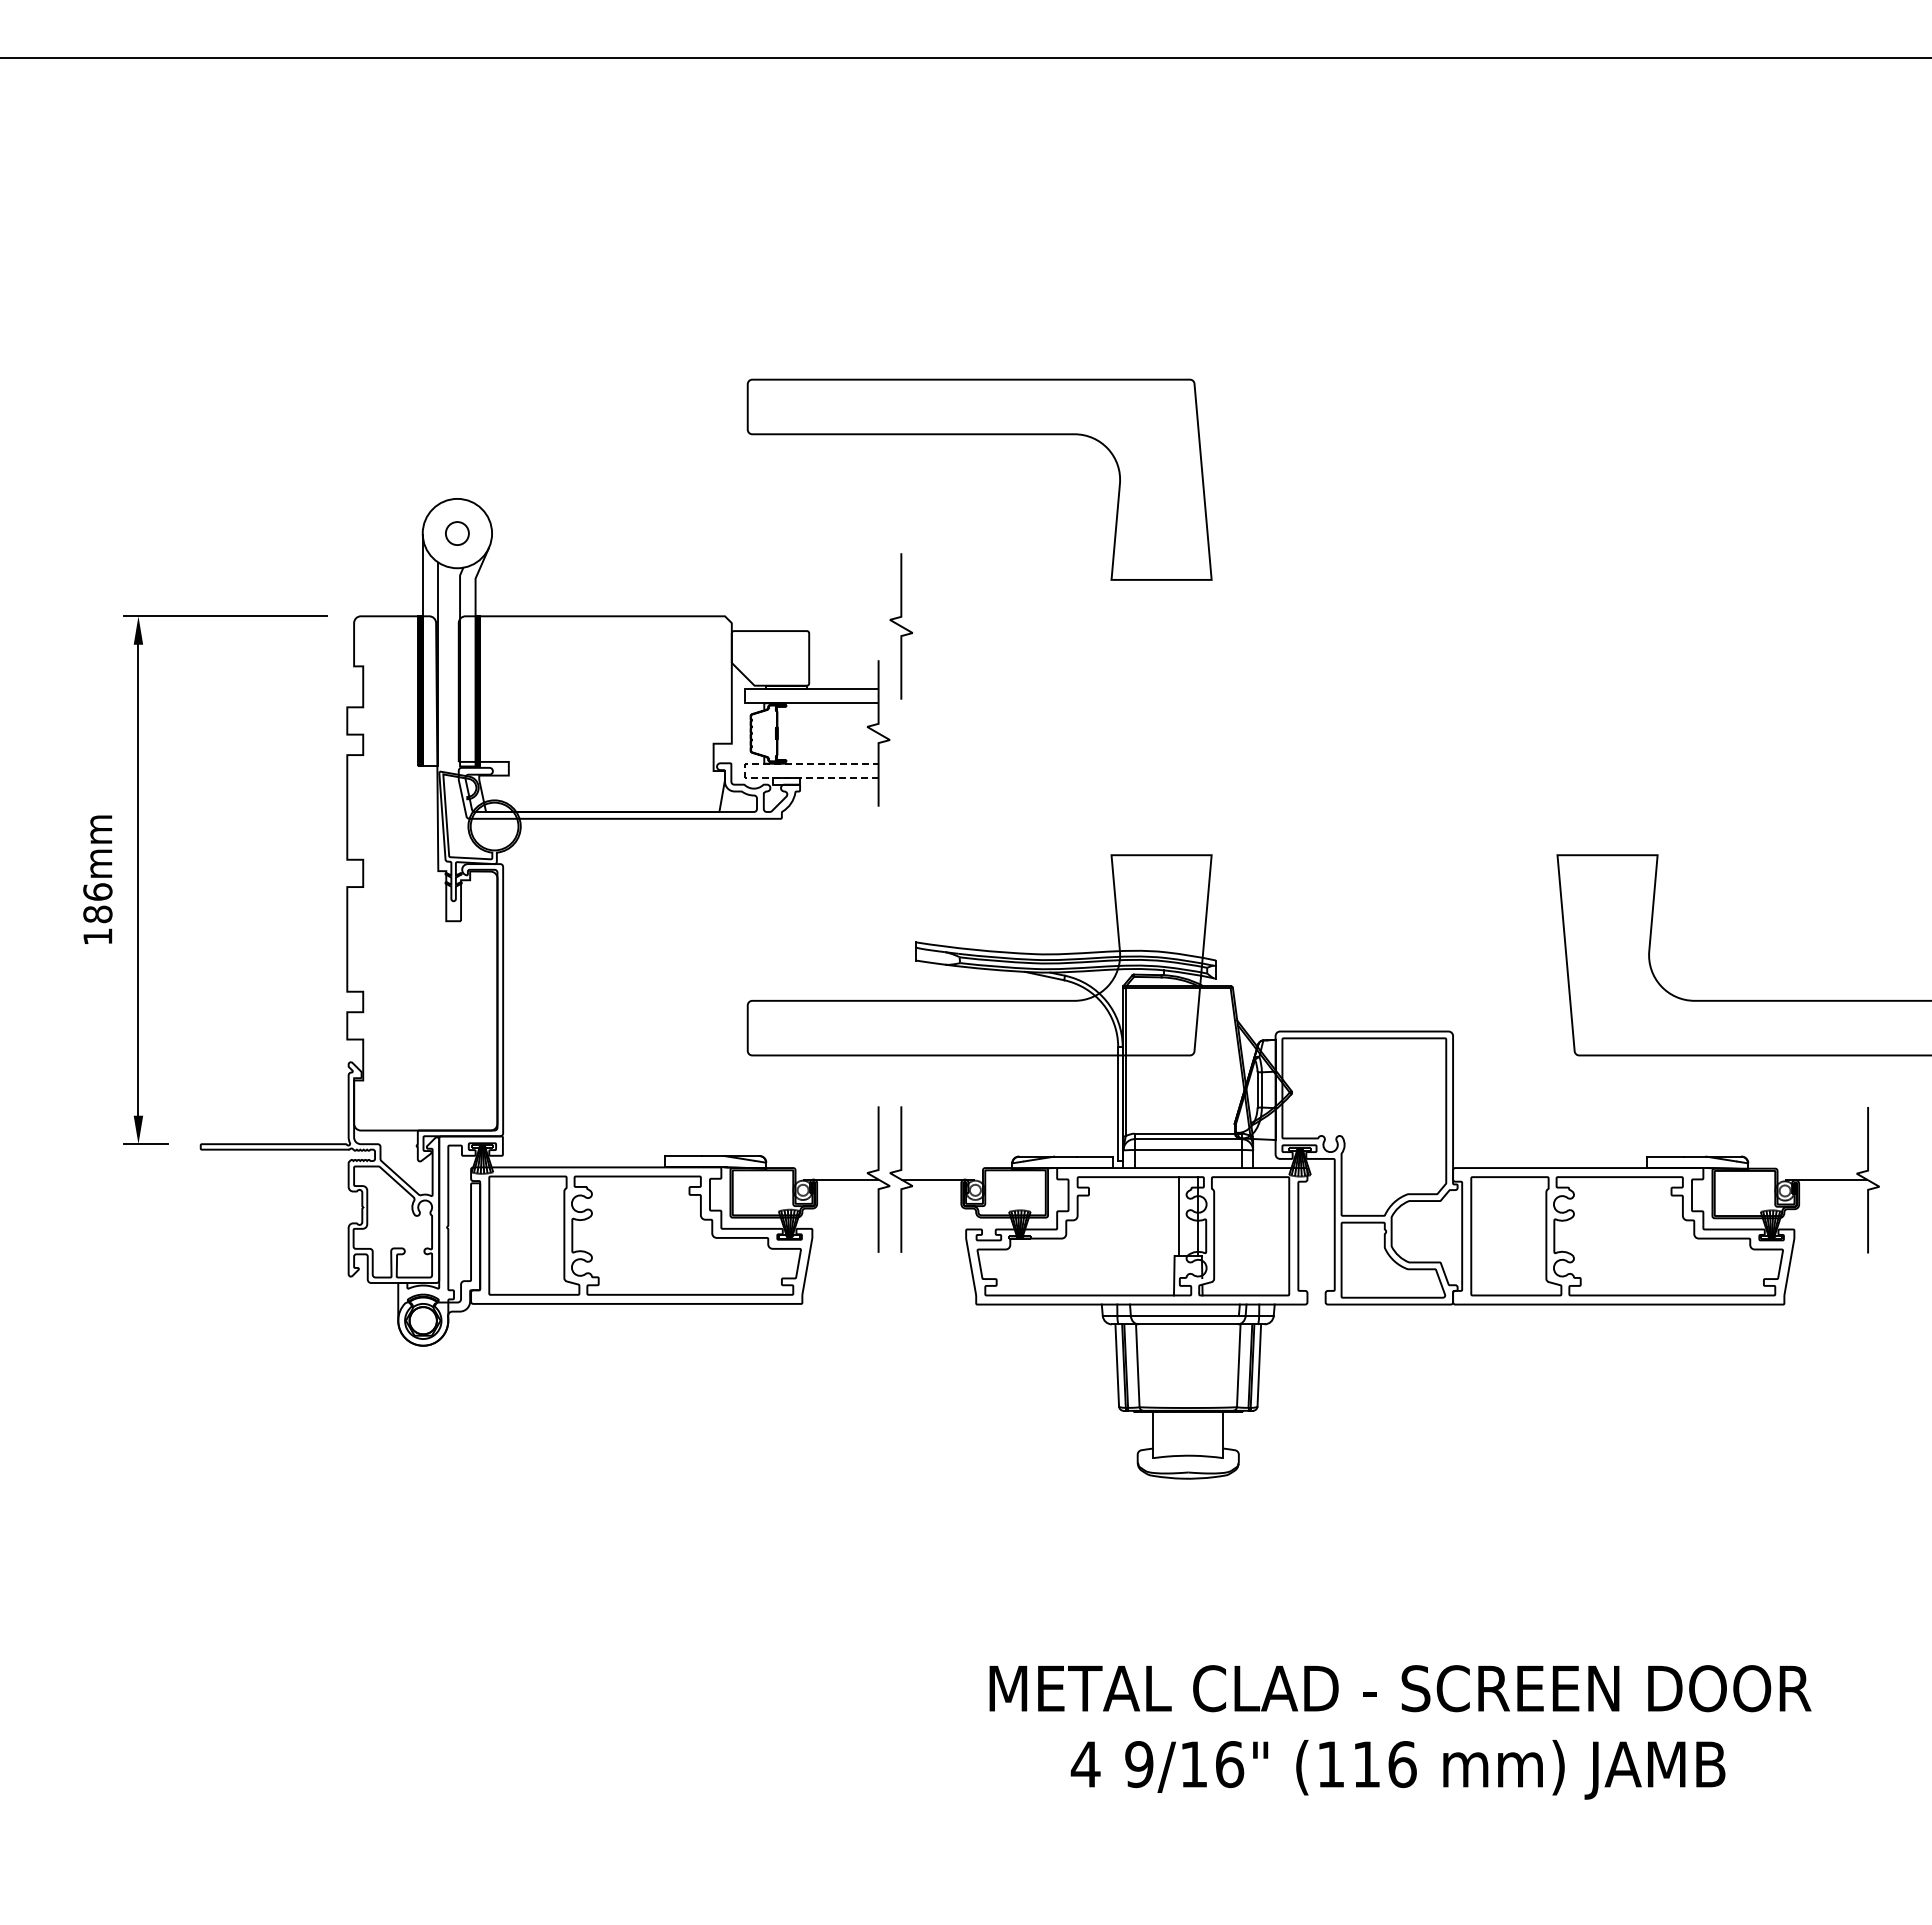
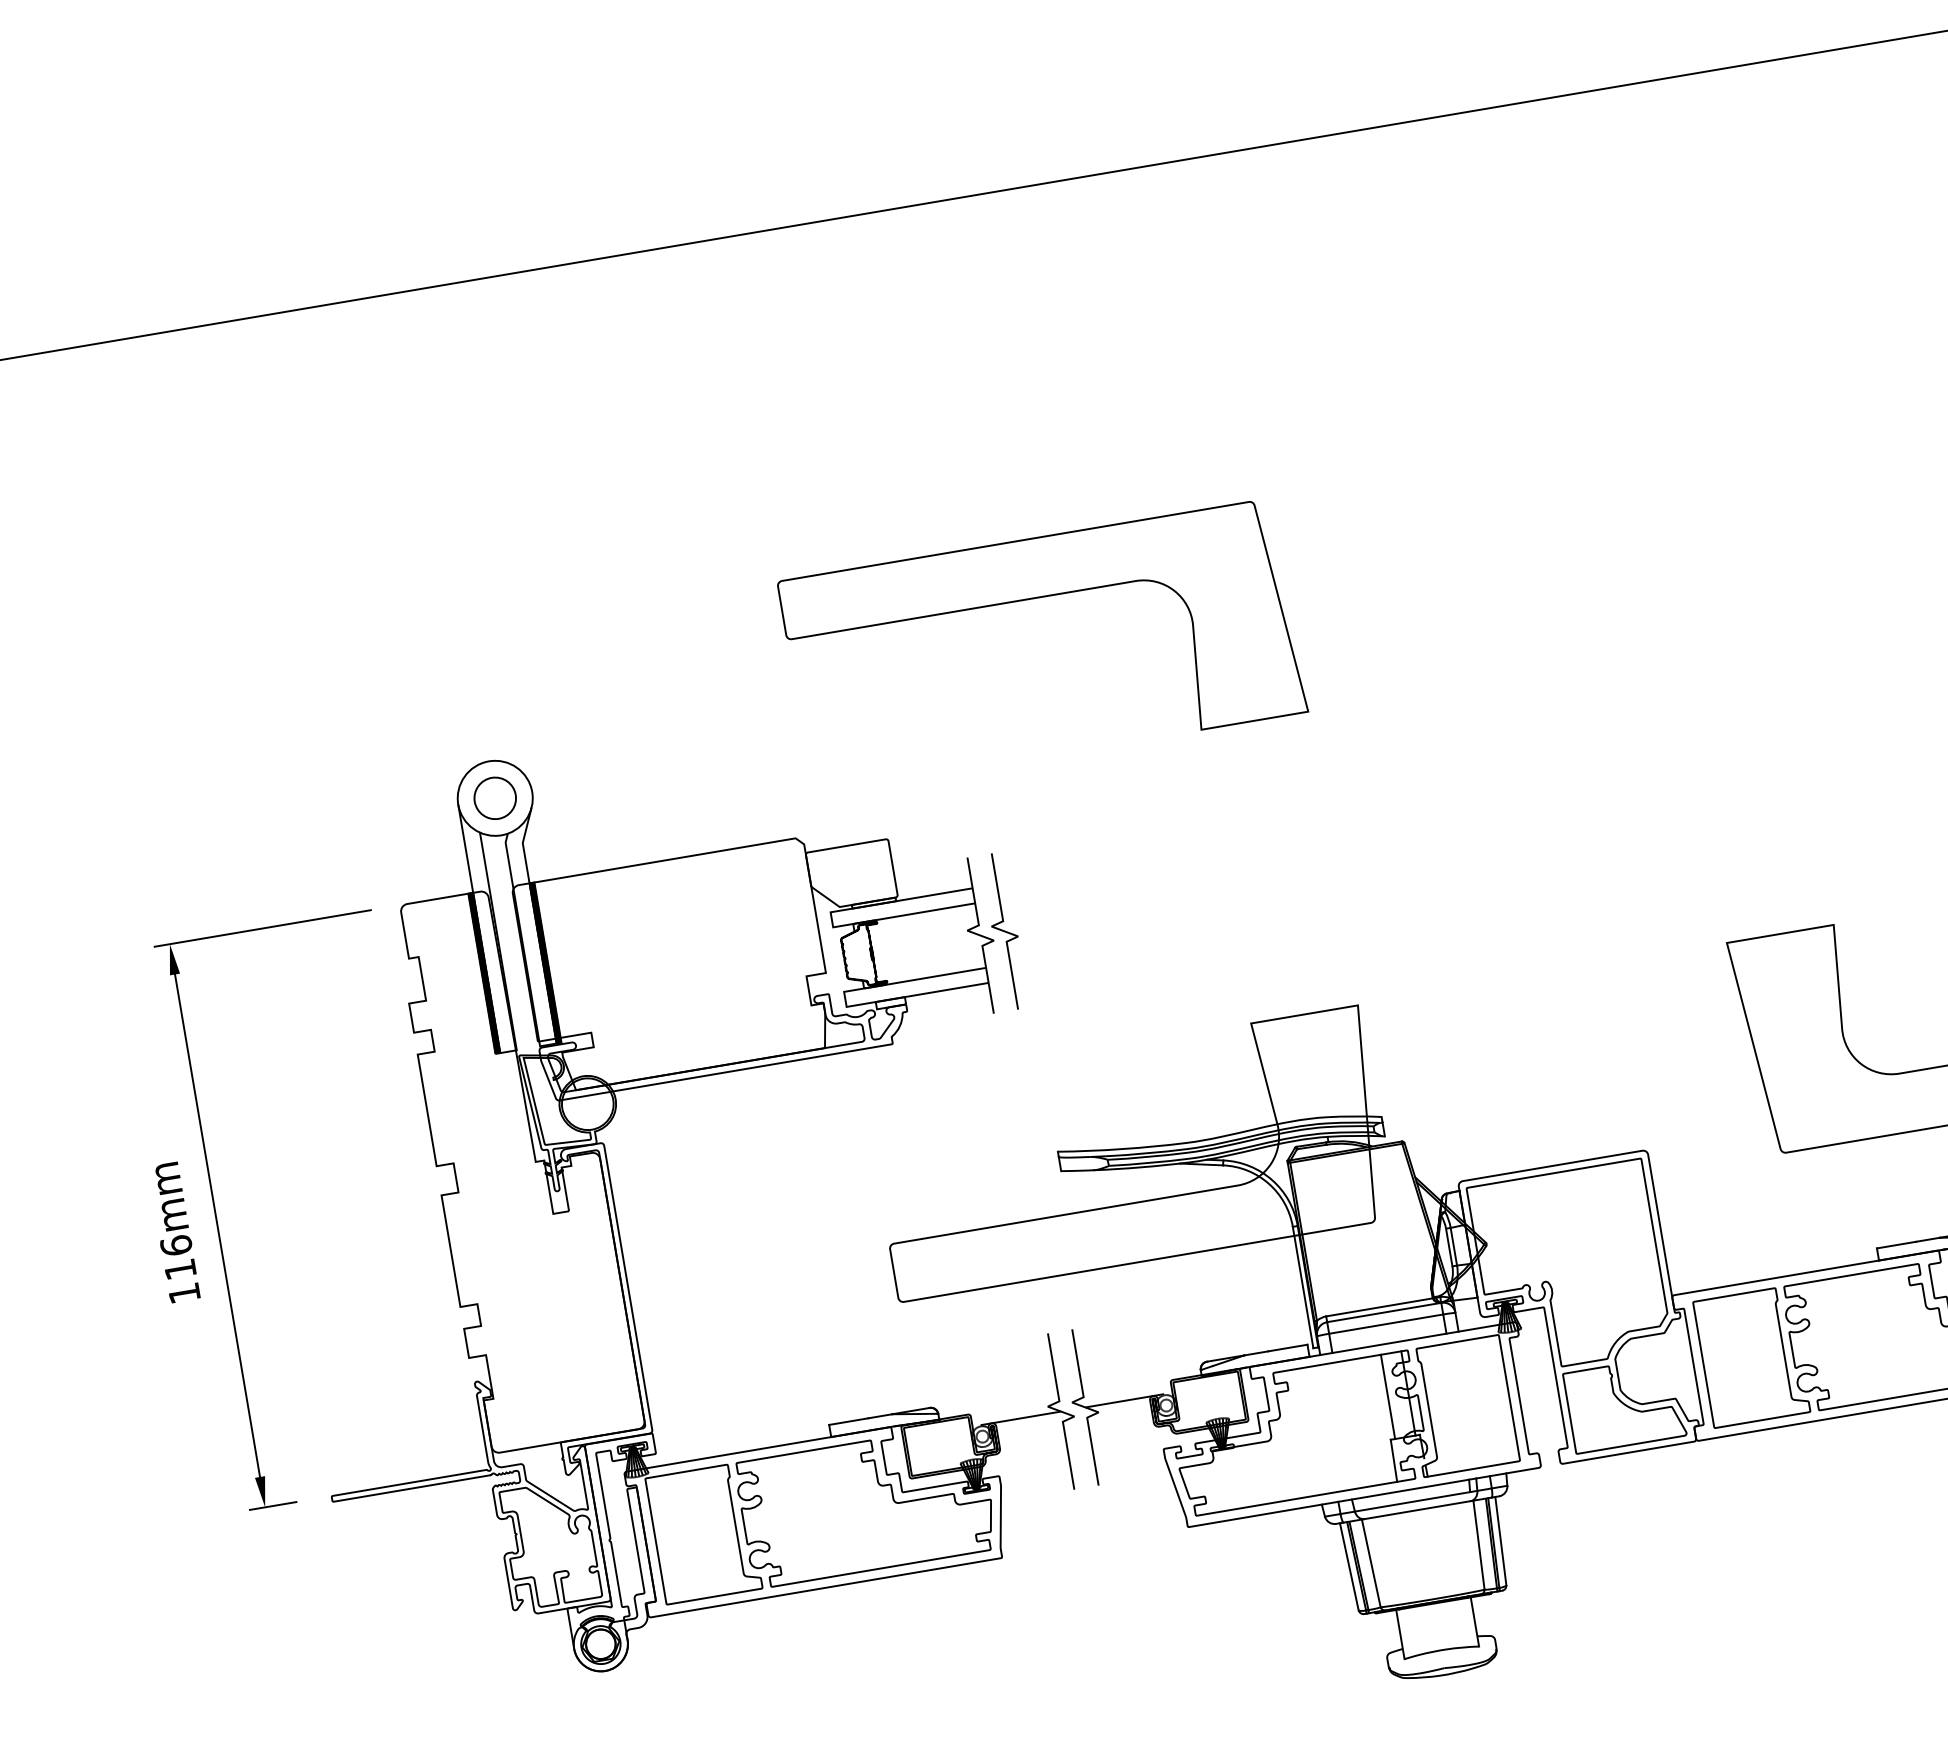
circle: (457, 533) -> (495, 798), size x1.67
curve: (901, 626) -> (1005, 931), moved
line: (745, 770) -> (845, 999), dashed -> solid
text: (97, 914) -> (180, 1269), 186mm -> 116mm

